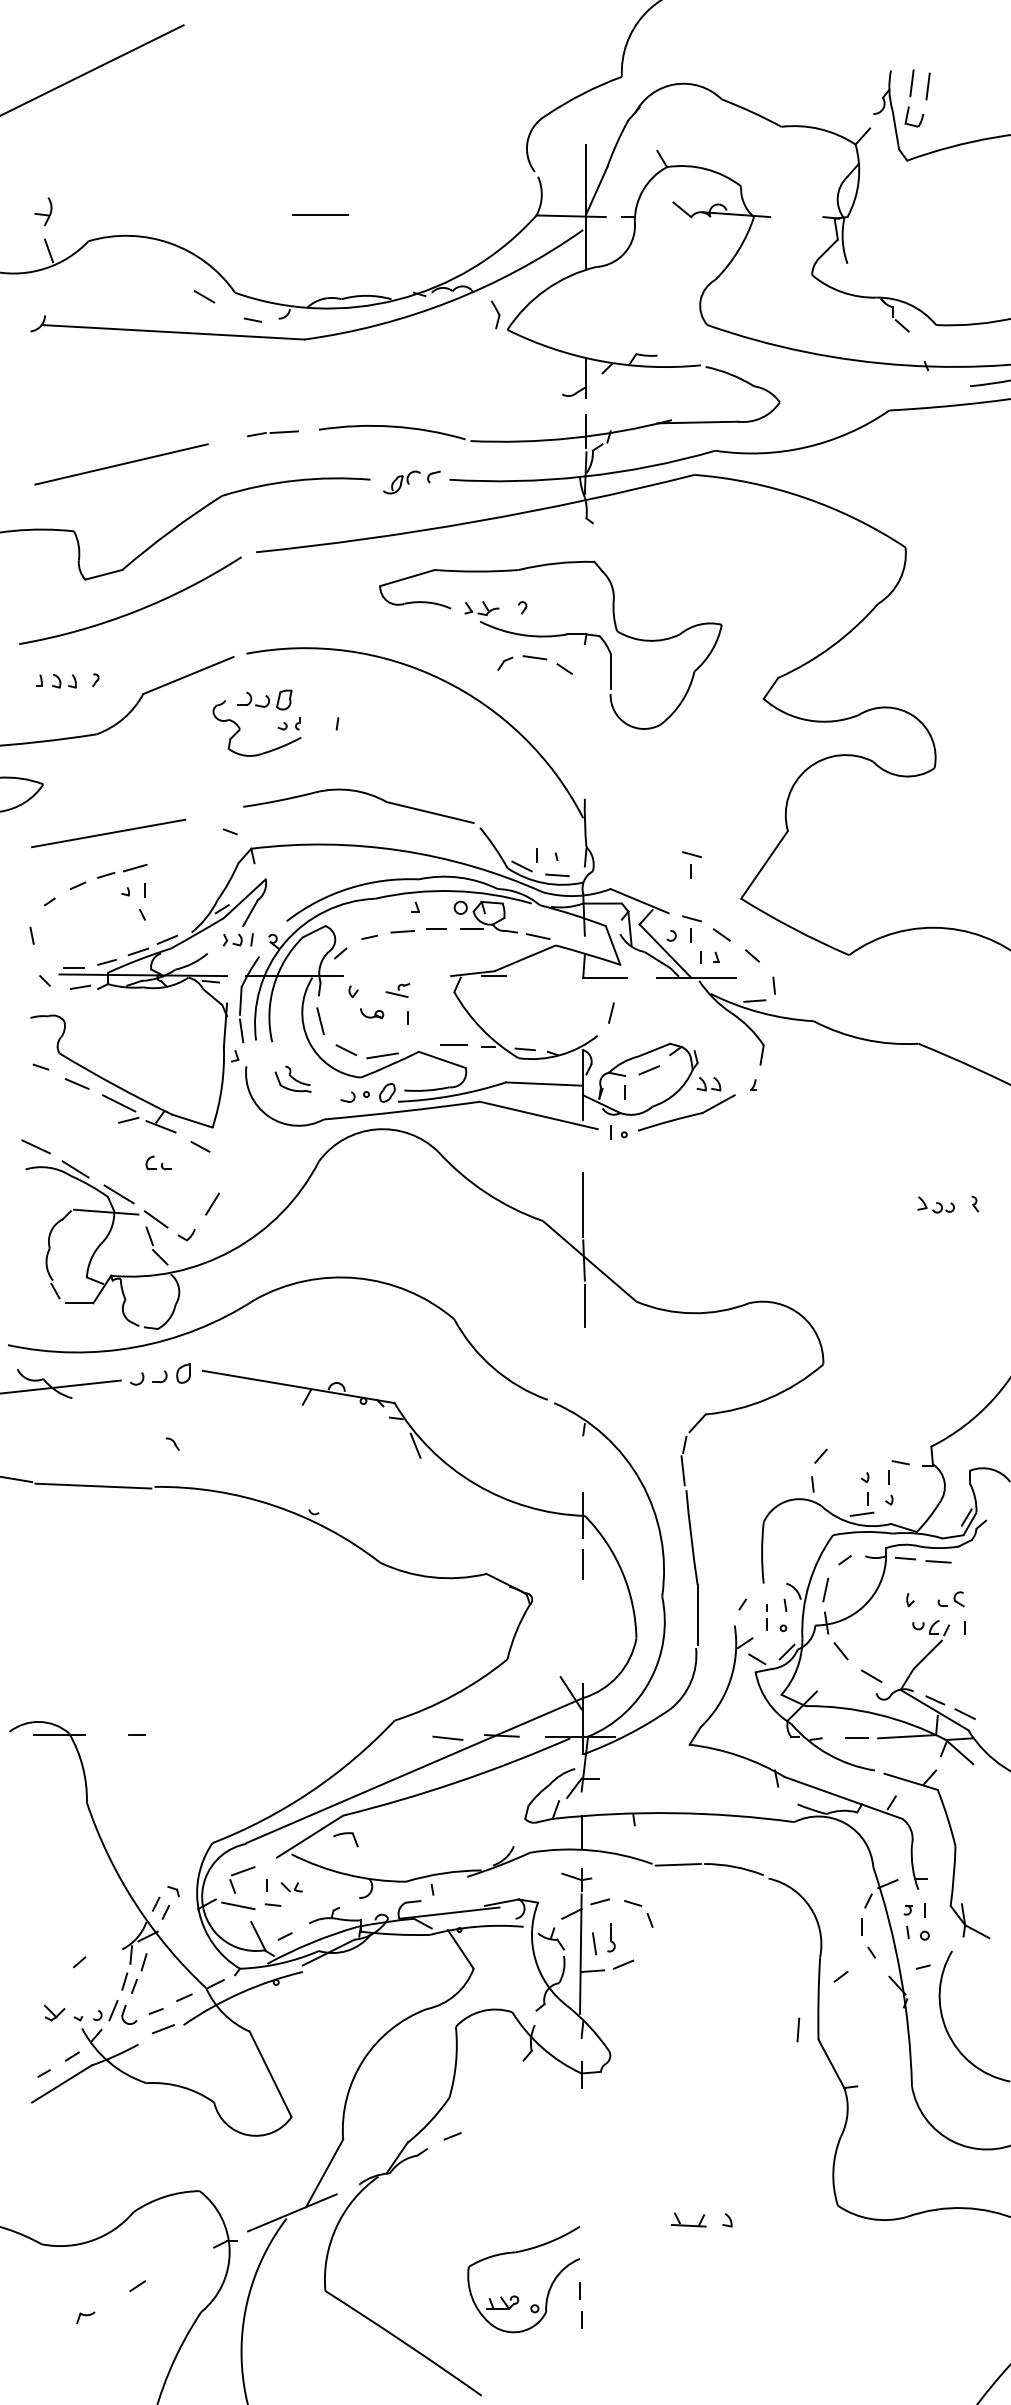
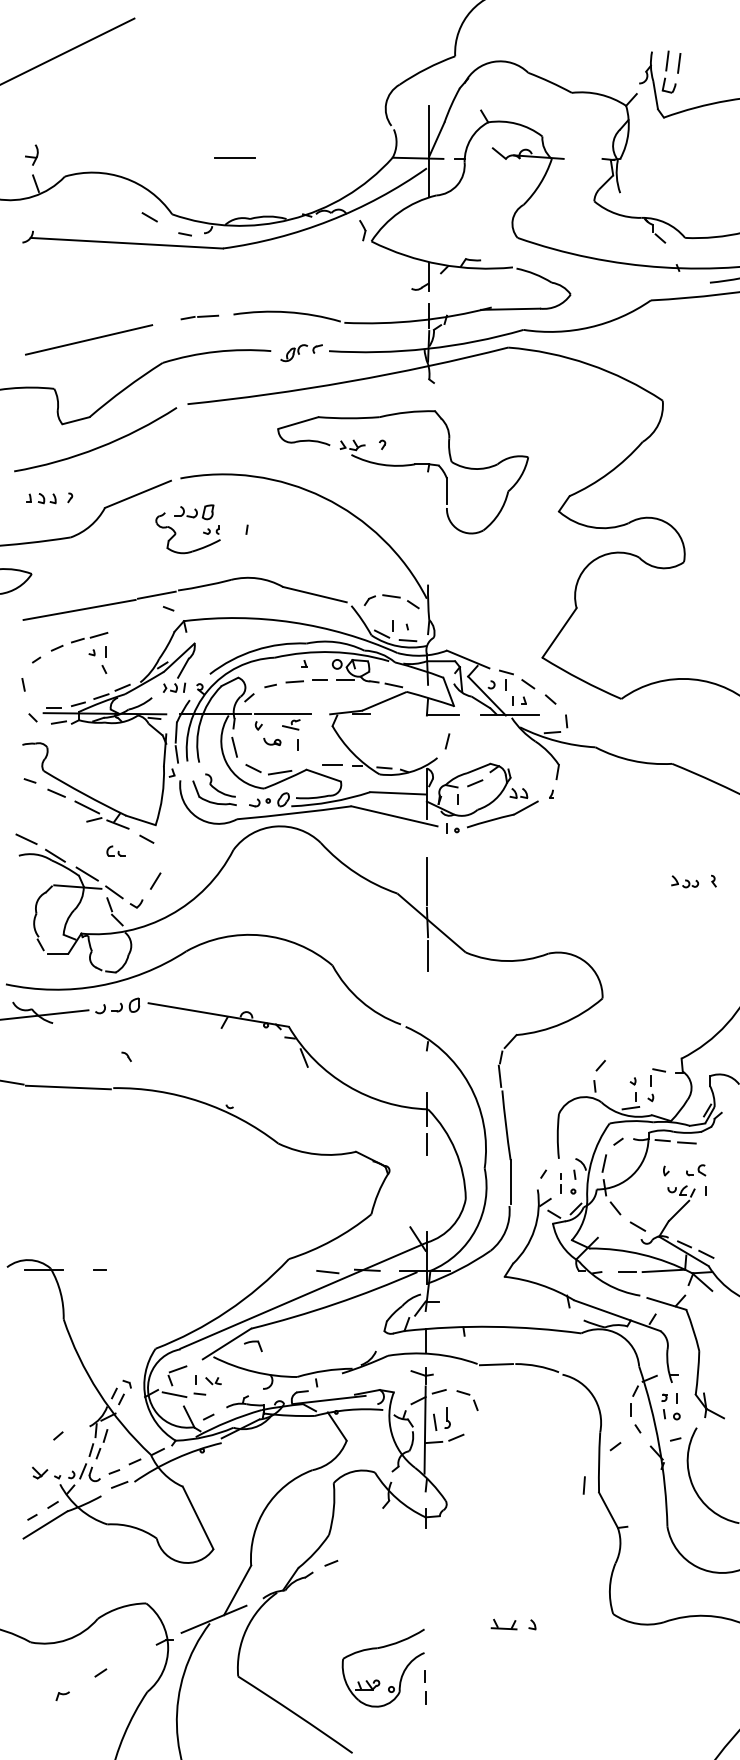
part: (534, 664) -> (391, 601), moved
line: (213, 812) -> (156, 594), added
part: (692, 864) -> (506, 632), removed
line: (385, 976) -> (282, 714), added
part: (292, 1078) -> (214, 789), size x1.67

